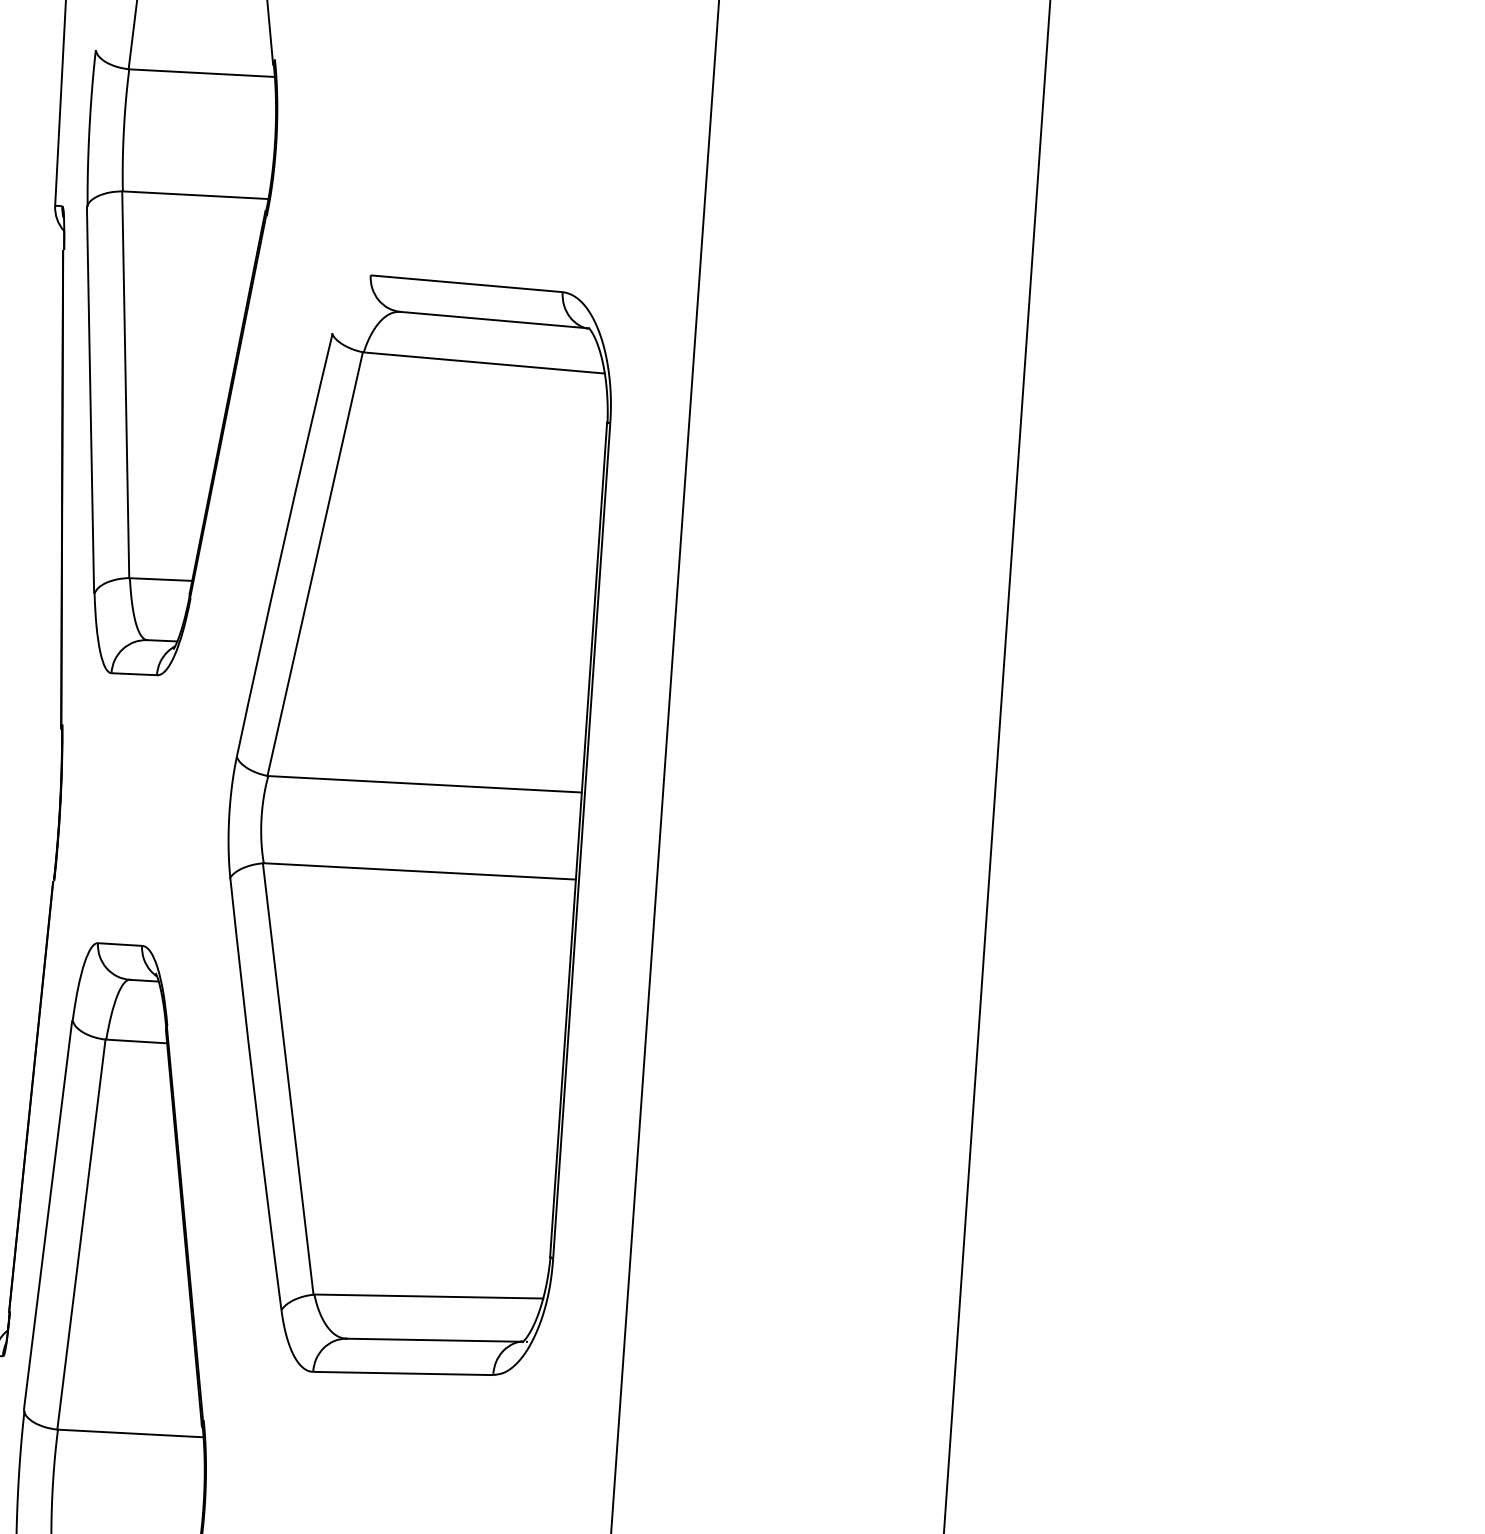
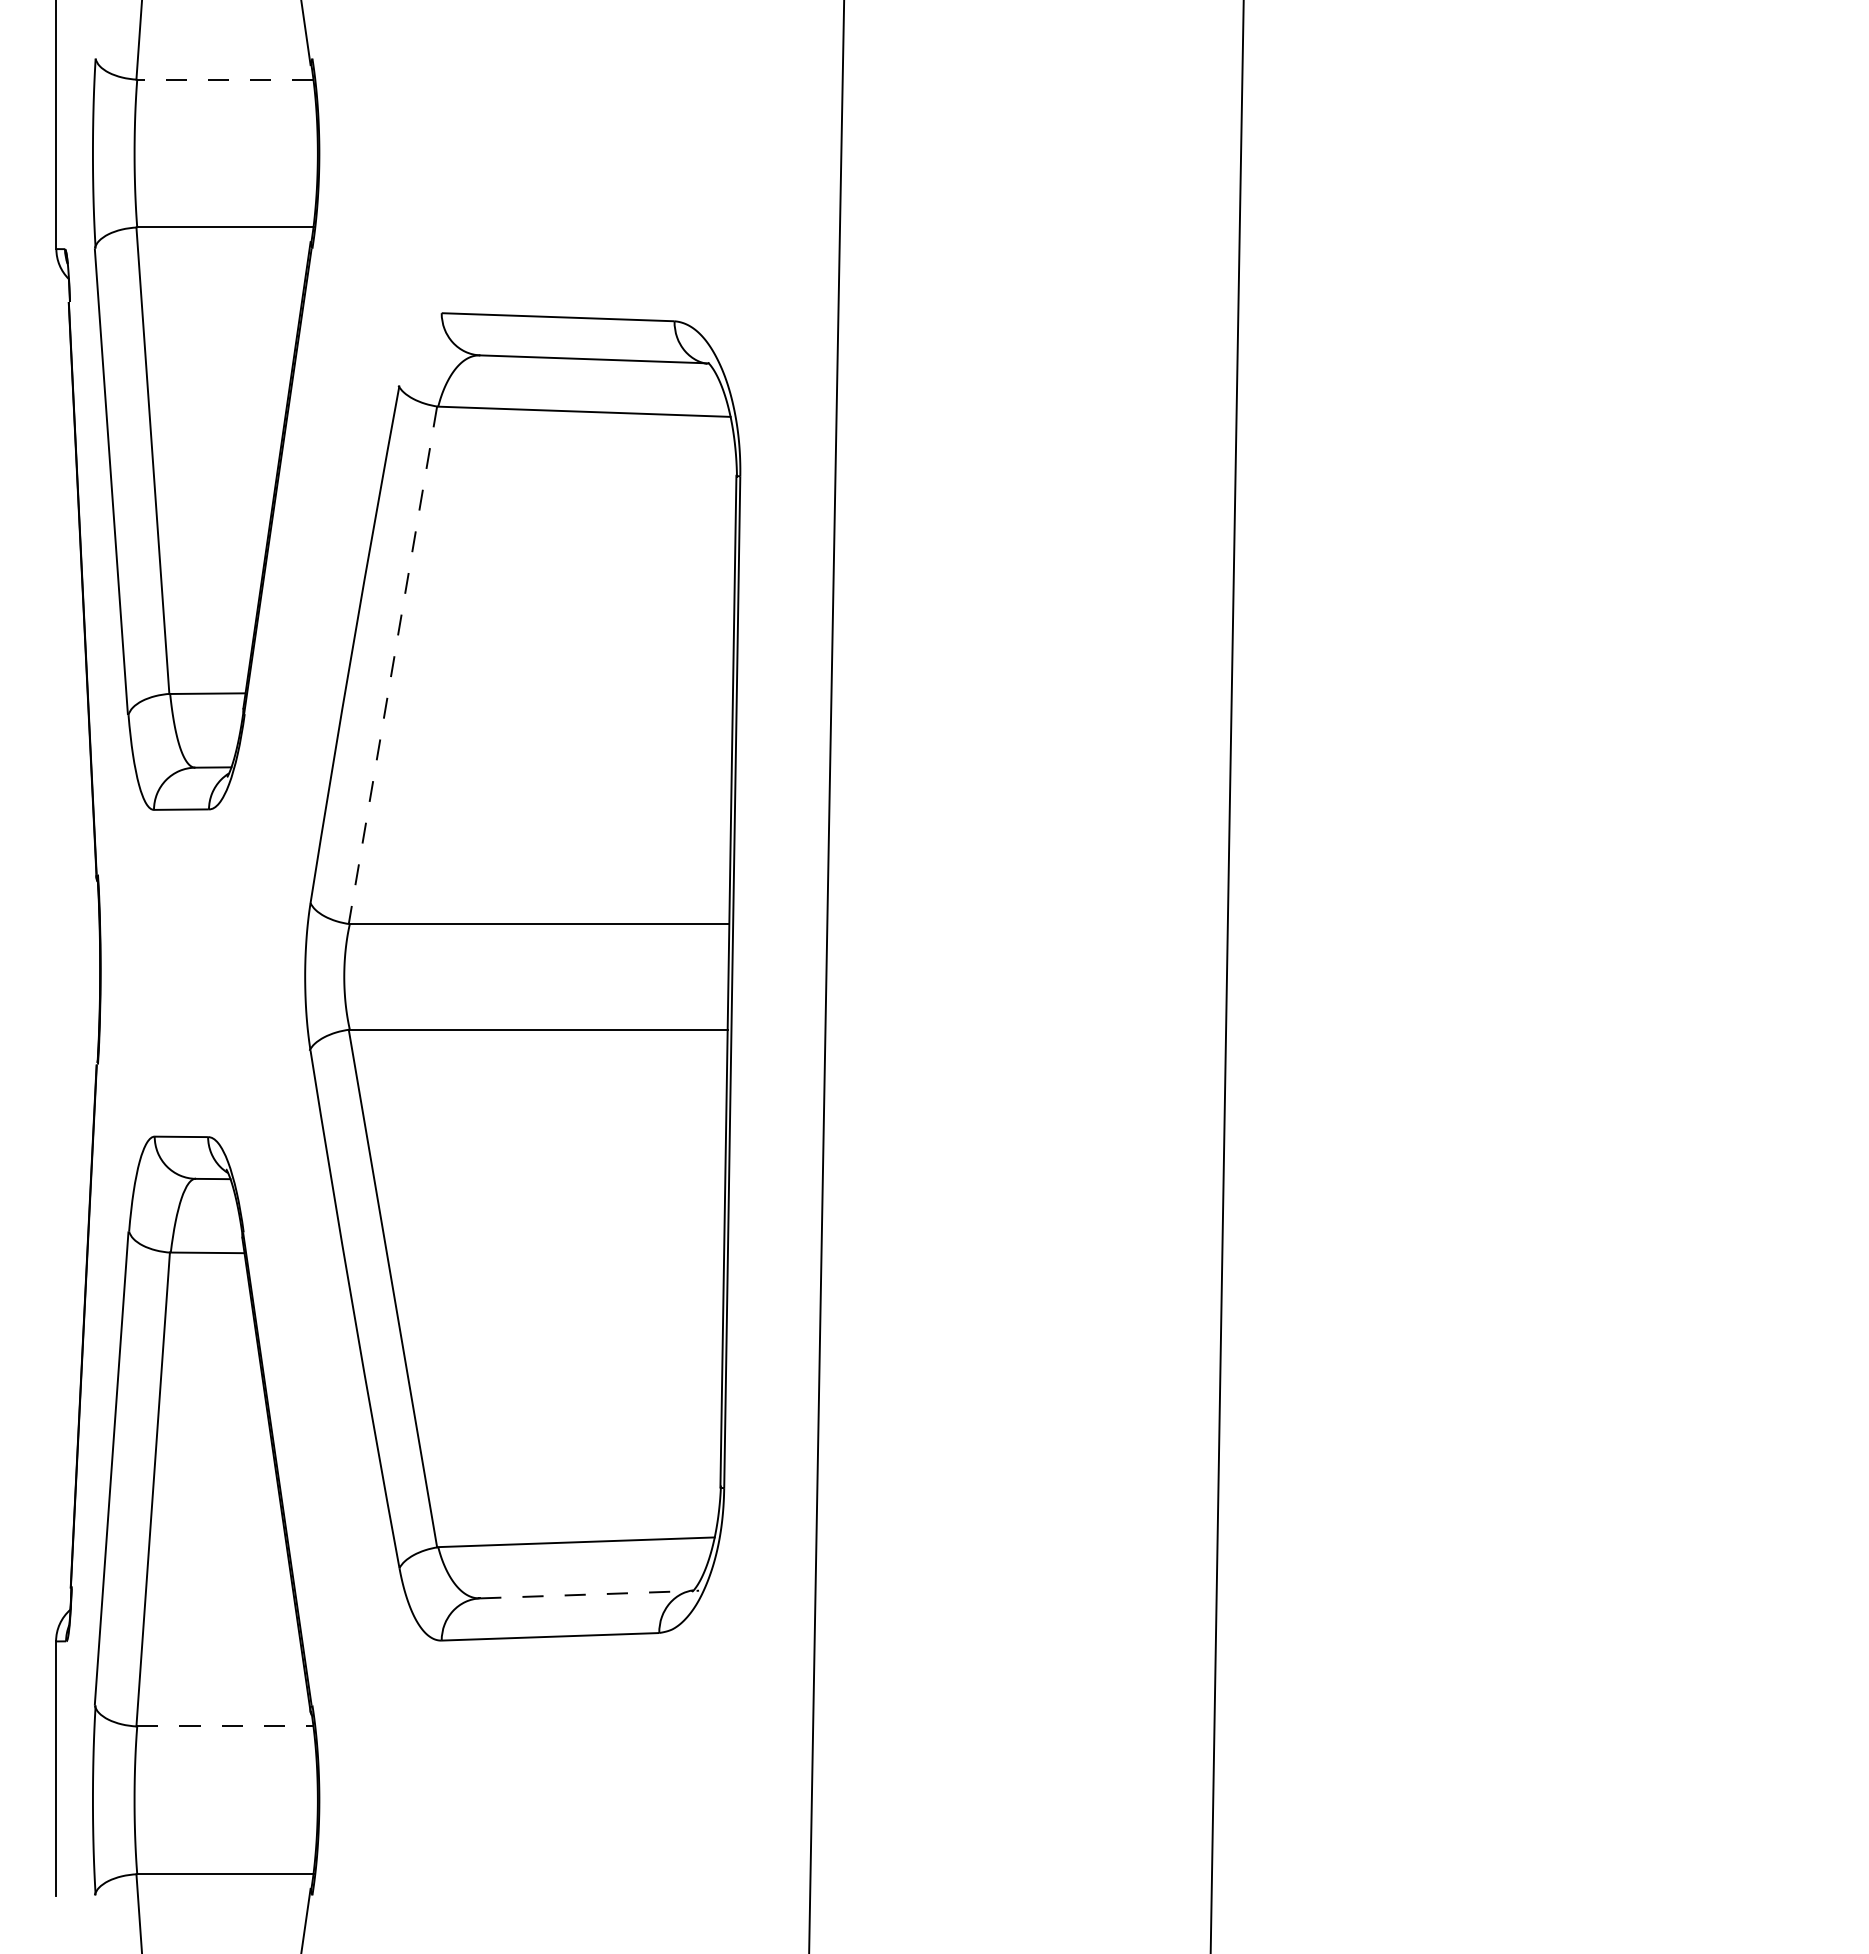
line: (201, 72) -> (224, 79), solid -> dashed
line: (314, 564) -> (392, 665), solid -> dashed
line: (435, 1340) -> (587, 1594), solid -> dashed
line: (130, 1433) -> (225, 1726), solid -> dashed

